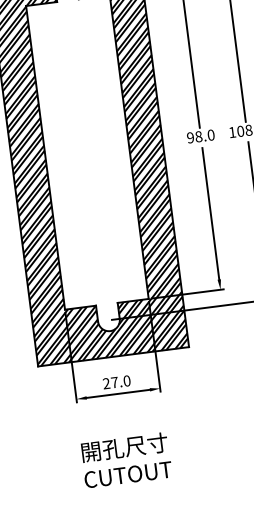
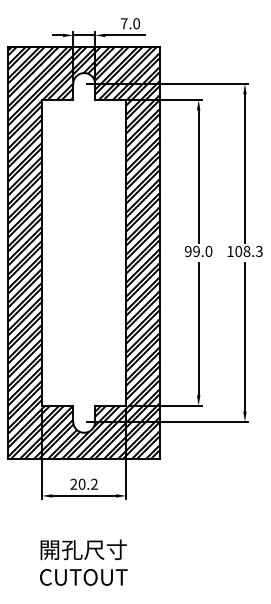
text: (198, 136) -> (196, 251), 98.0 -> 99.0
text: (120, 381) -> (87, 483), 27.0 -> 20.2

